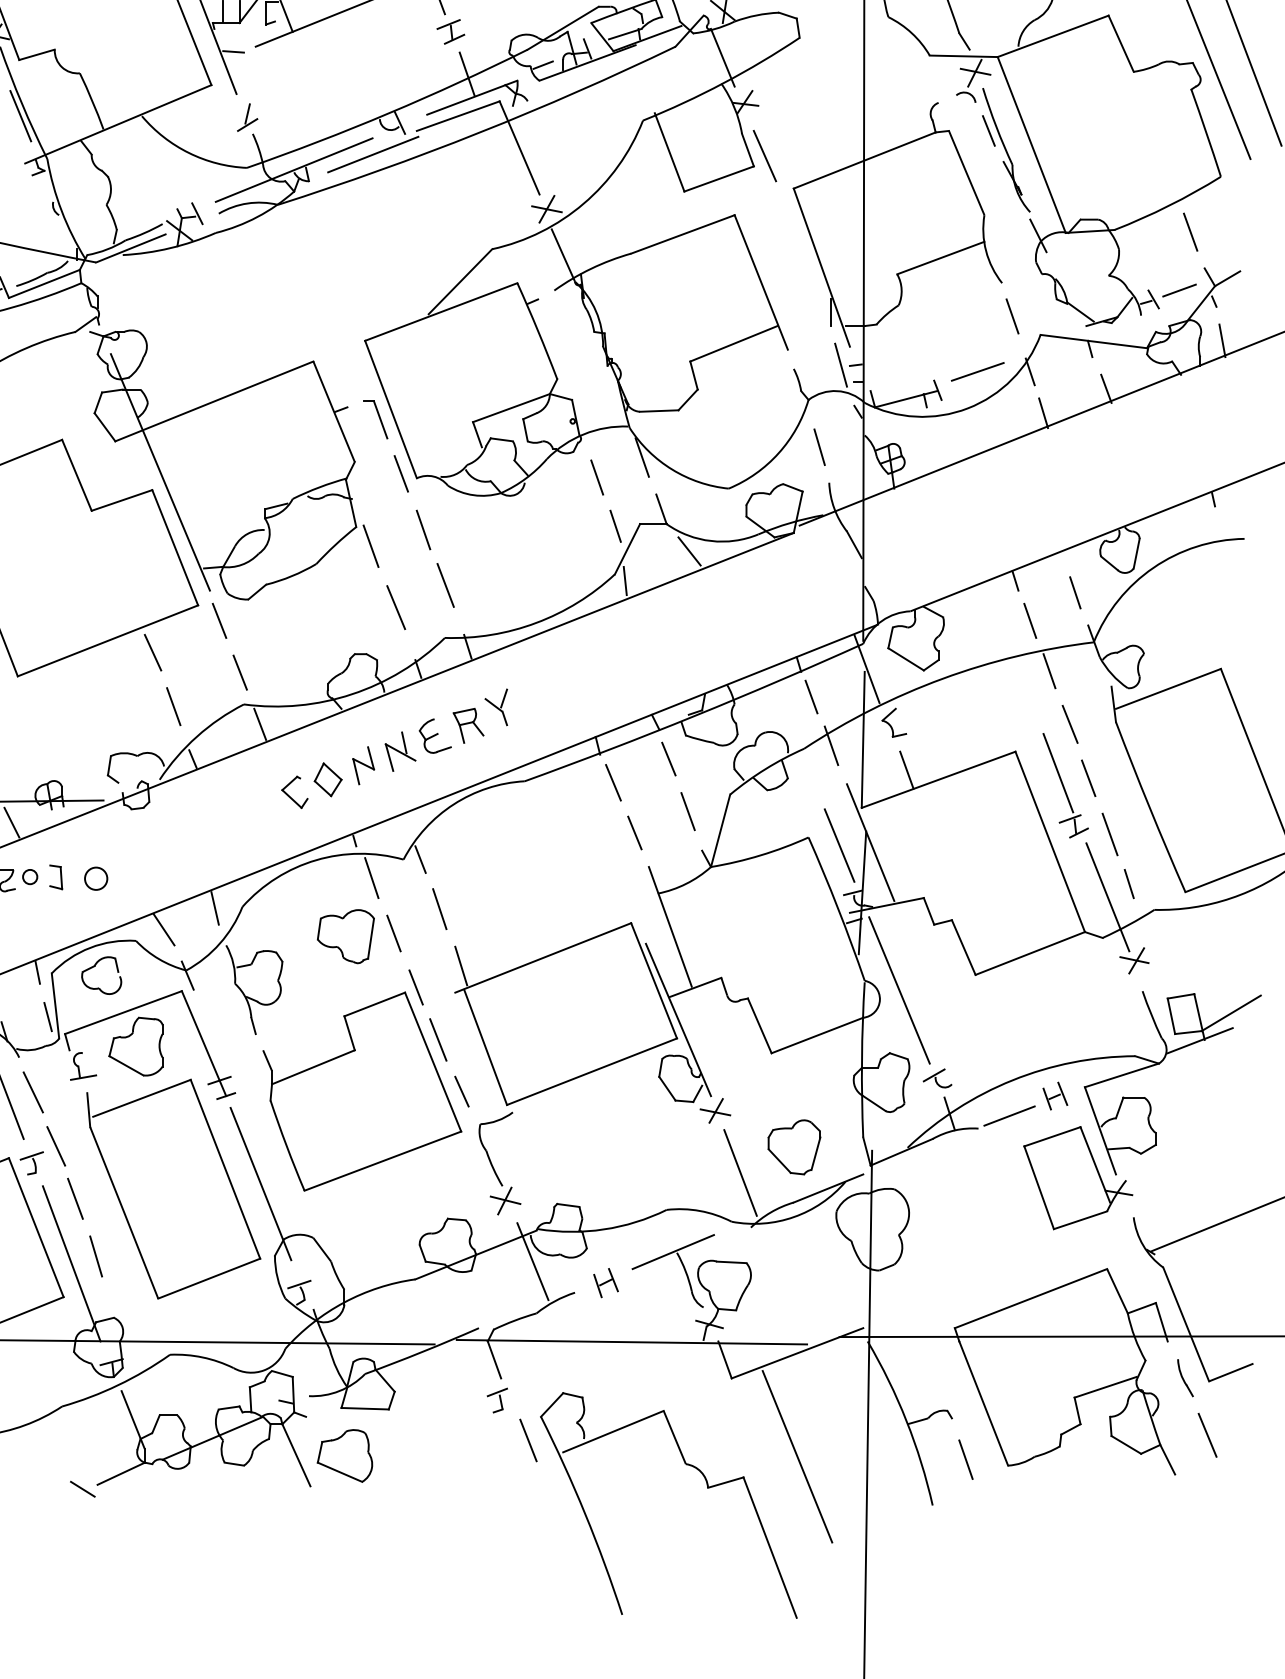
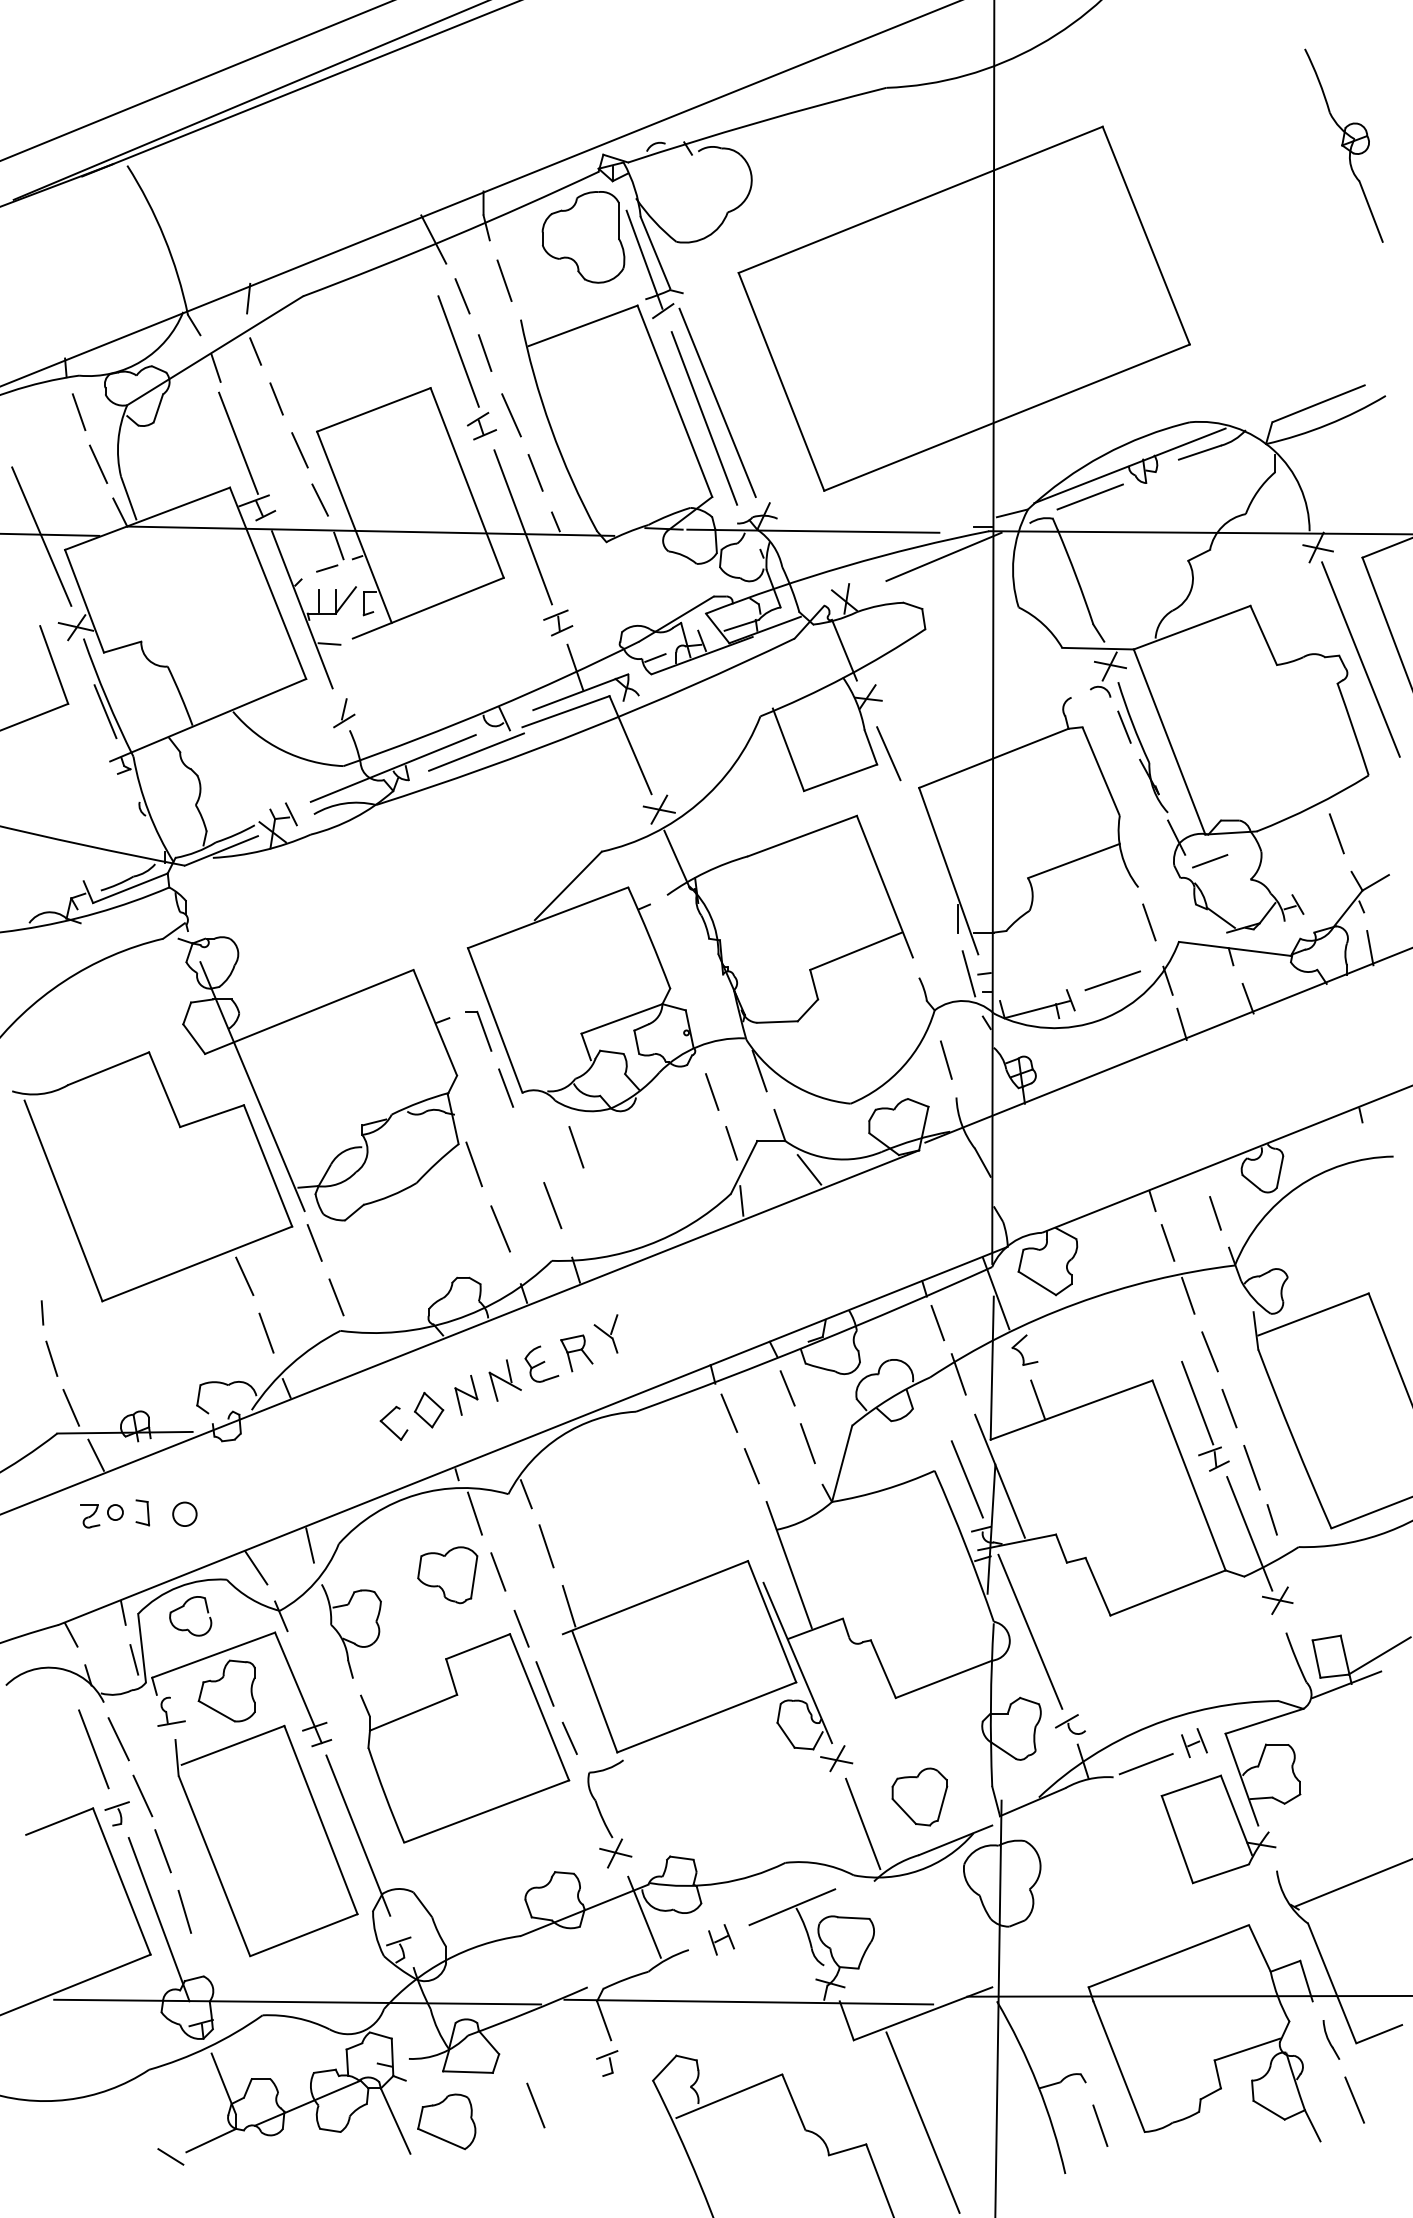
line: (1179, 290) -> (1210, 861), moved
line: (423, 530) -> (576, 1147), moved
line: (260, 724) -> (357, 1351), removed
line: (528, 1440) -> (535, 2105), moved

